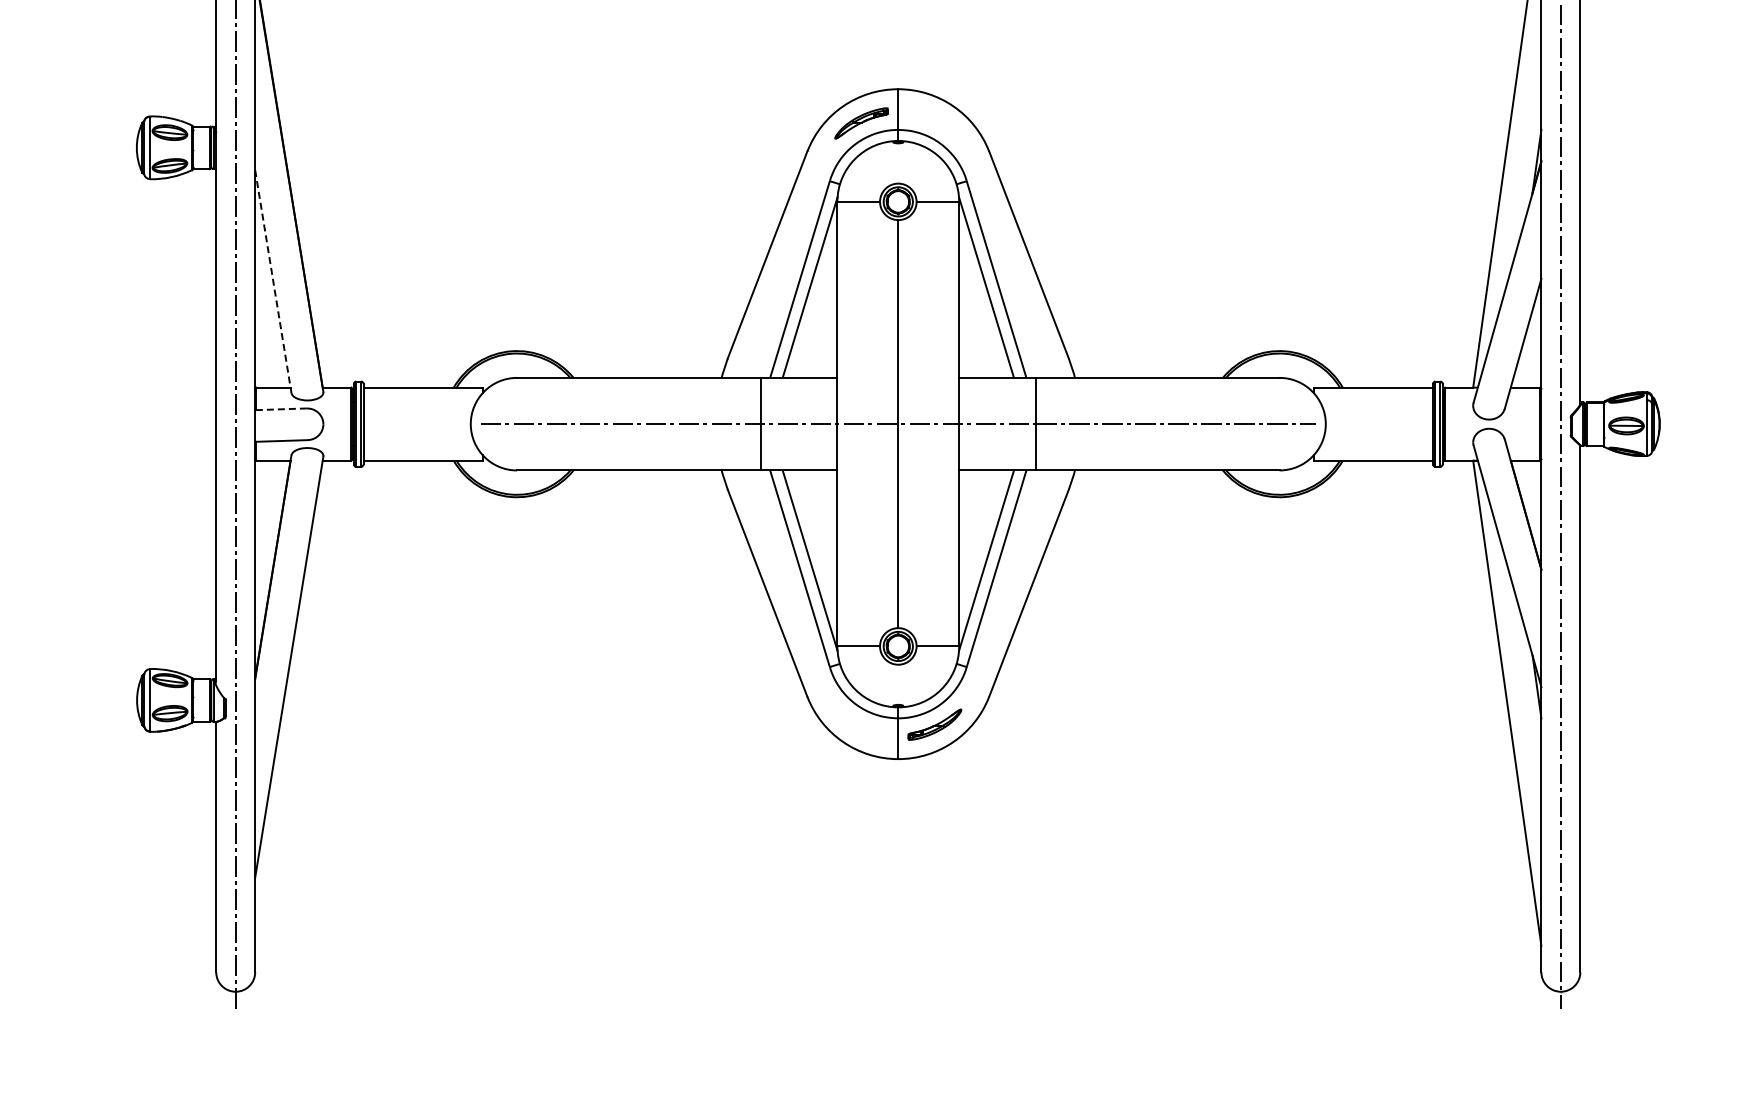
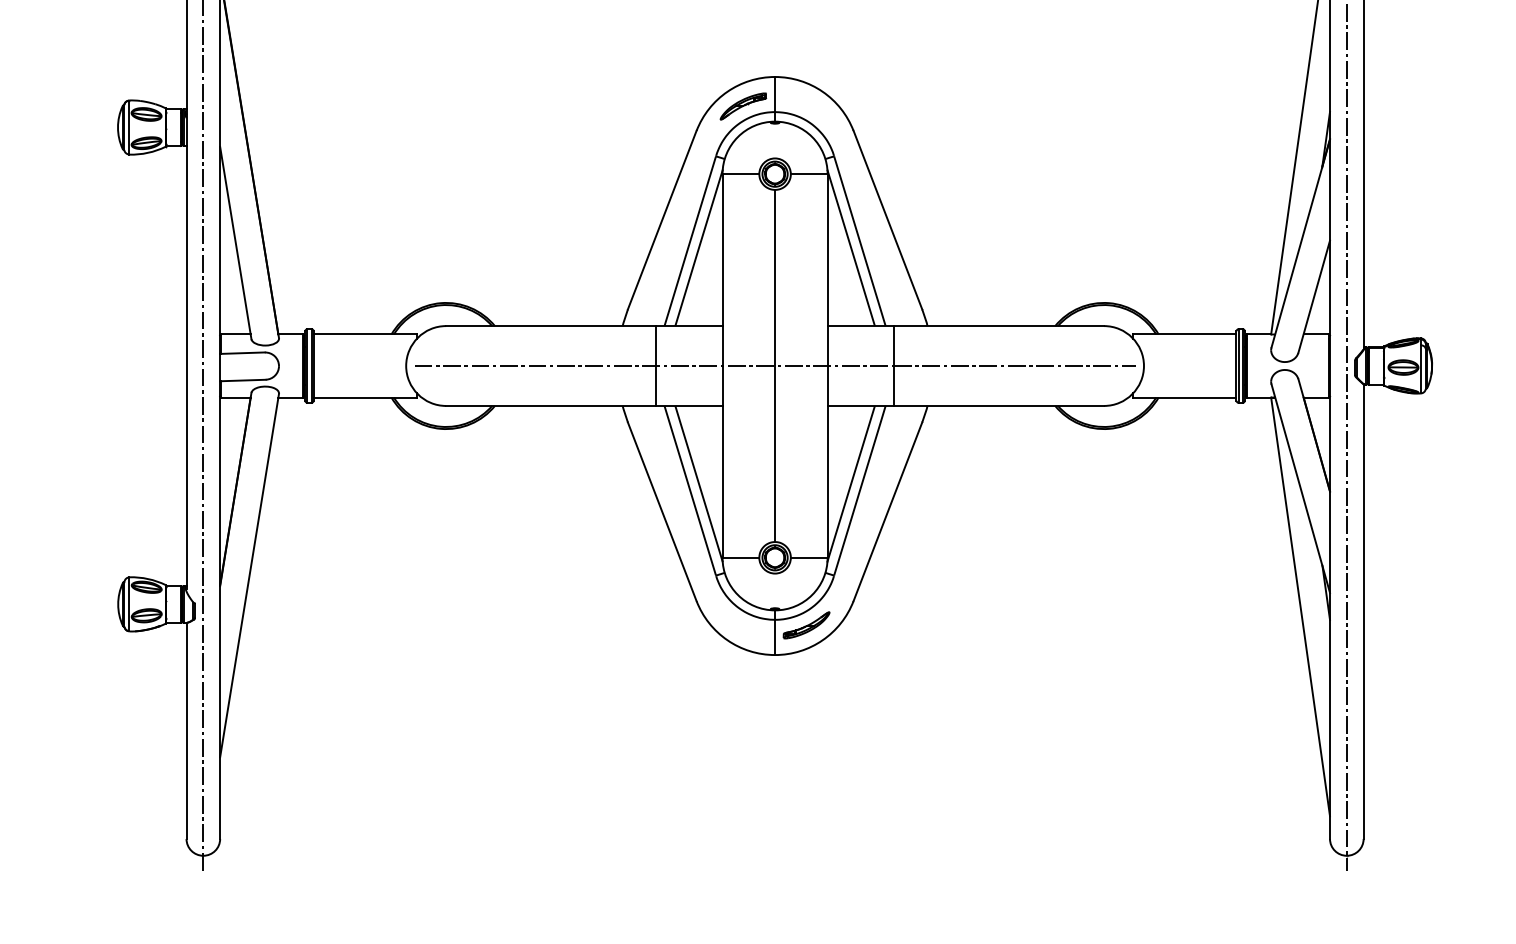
line: (273, 281) -> (235, 242), dashed -> solid
line: (281, 409) -> (242, 353), dashed -> solid

